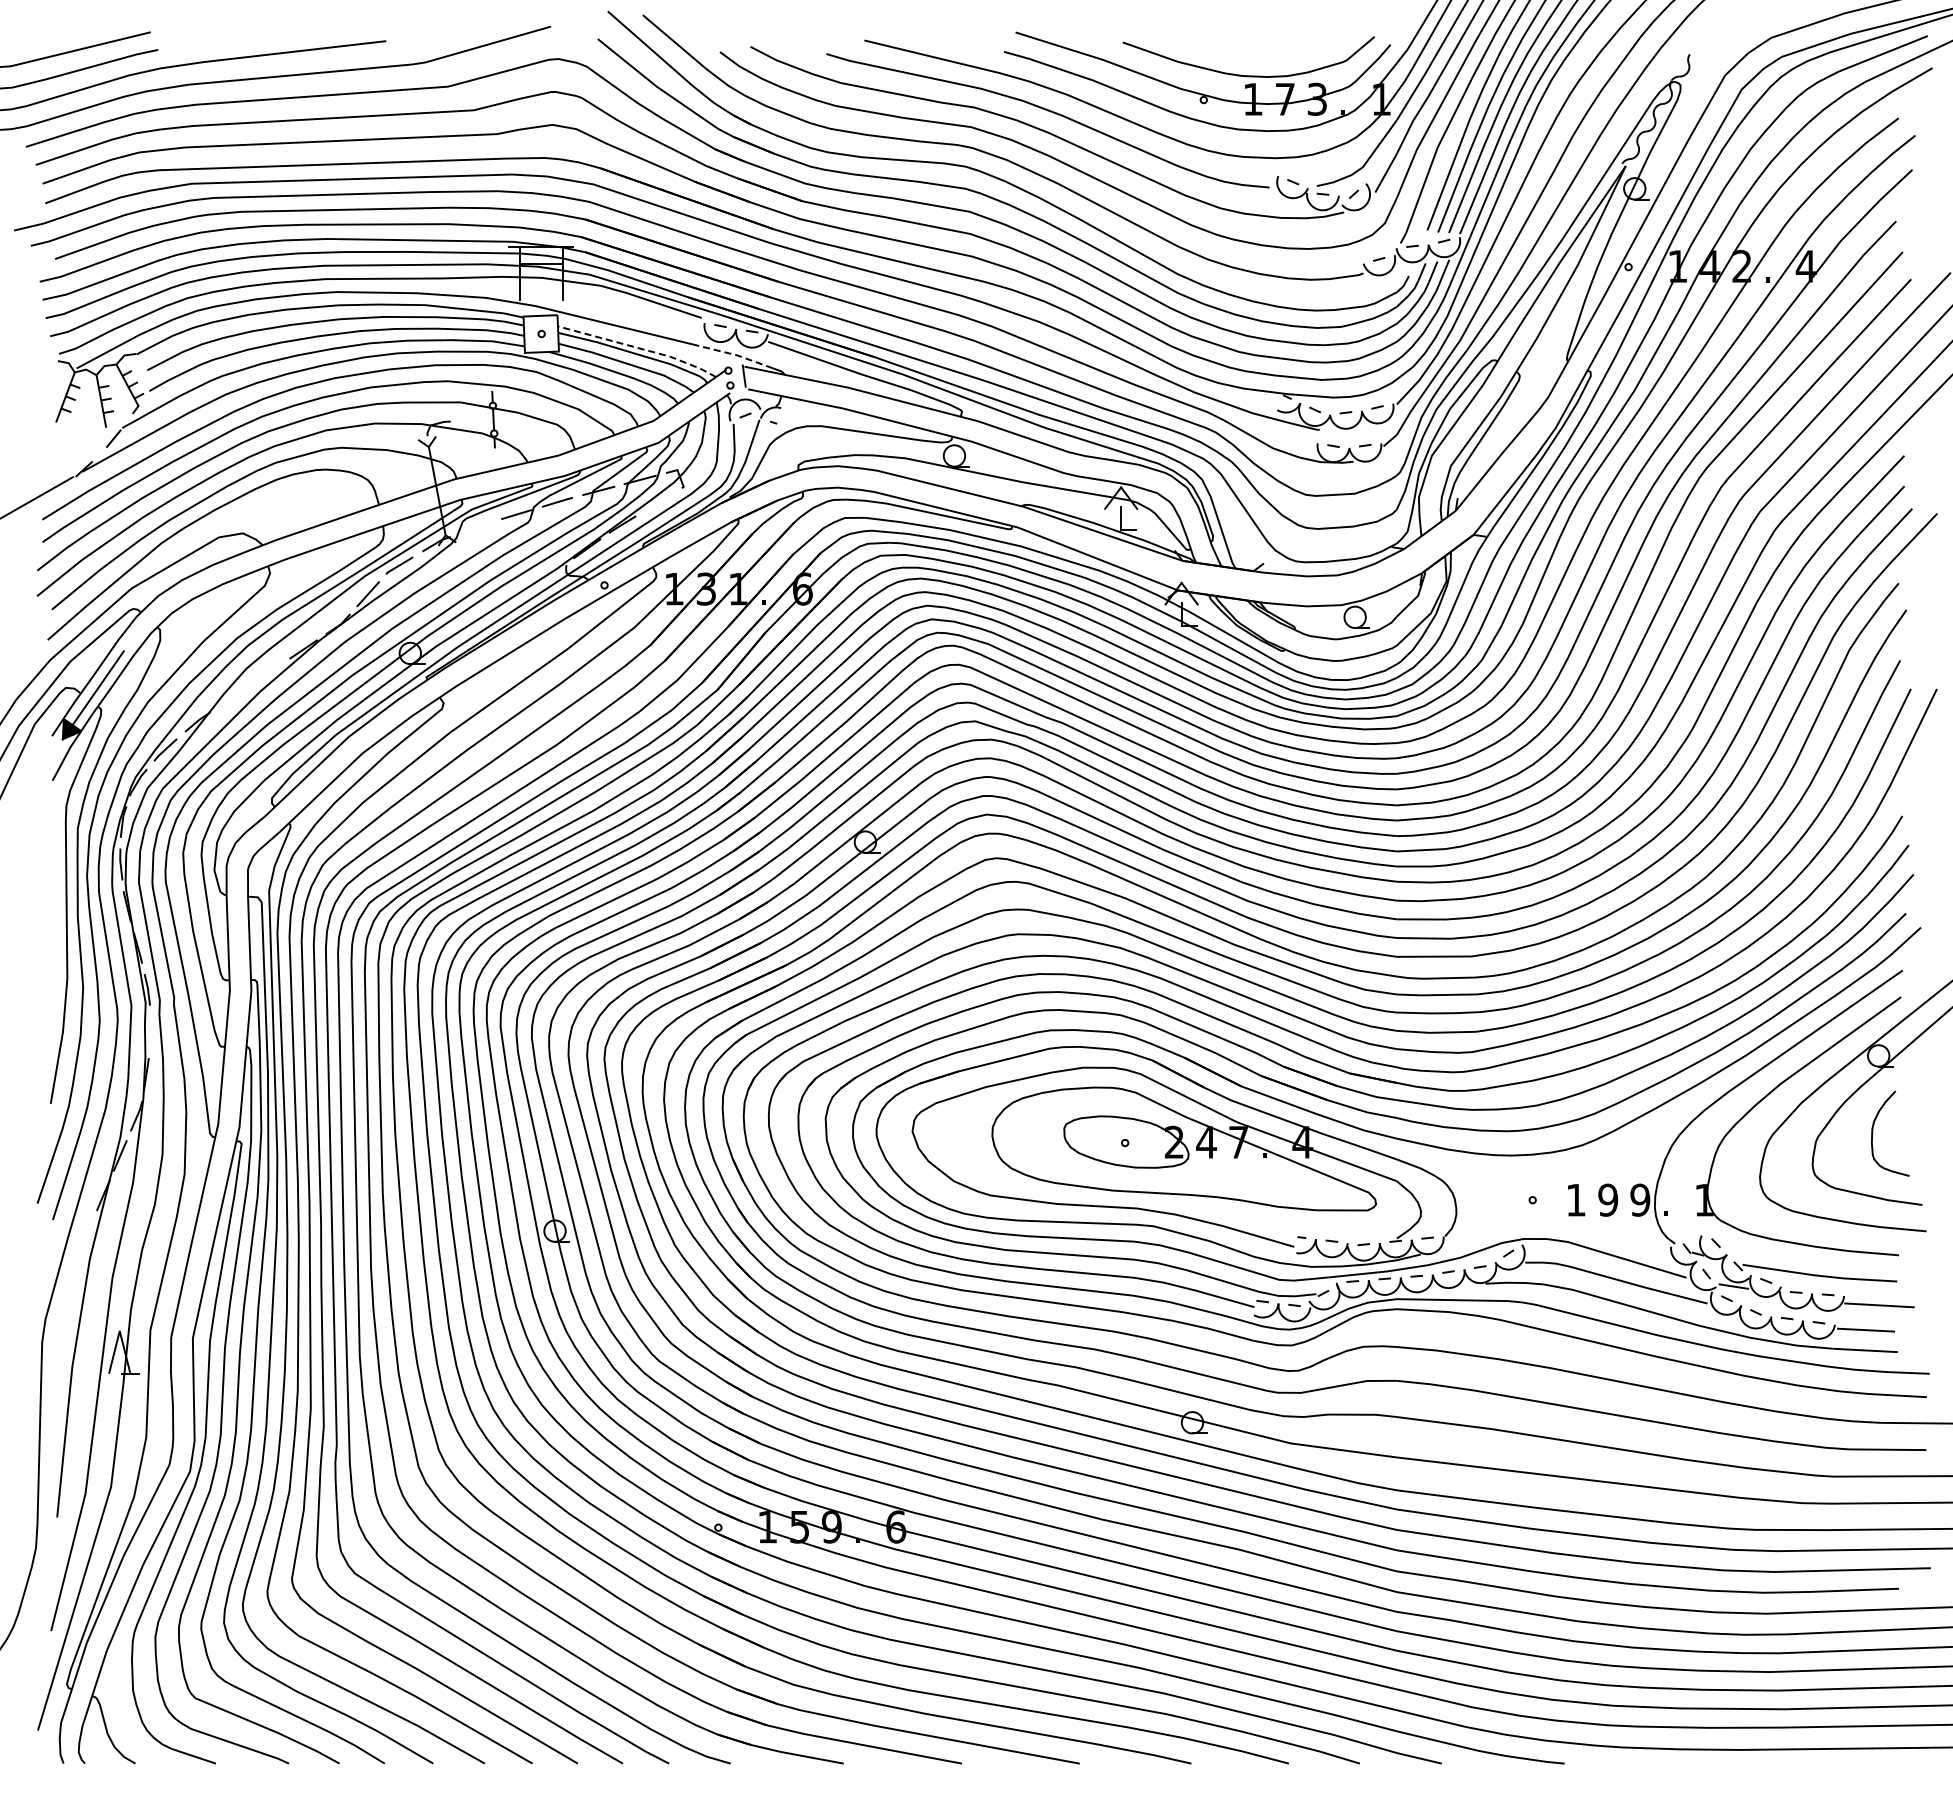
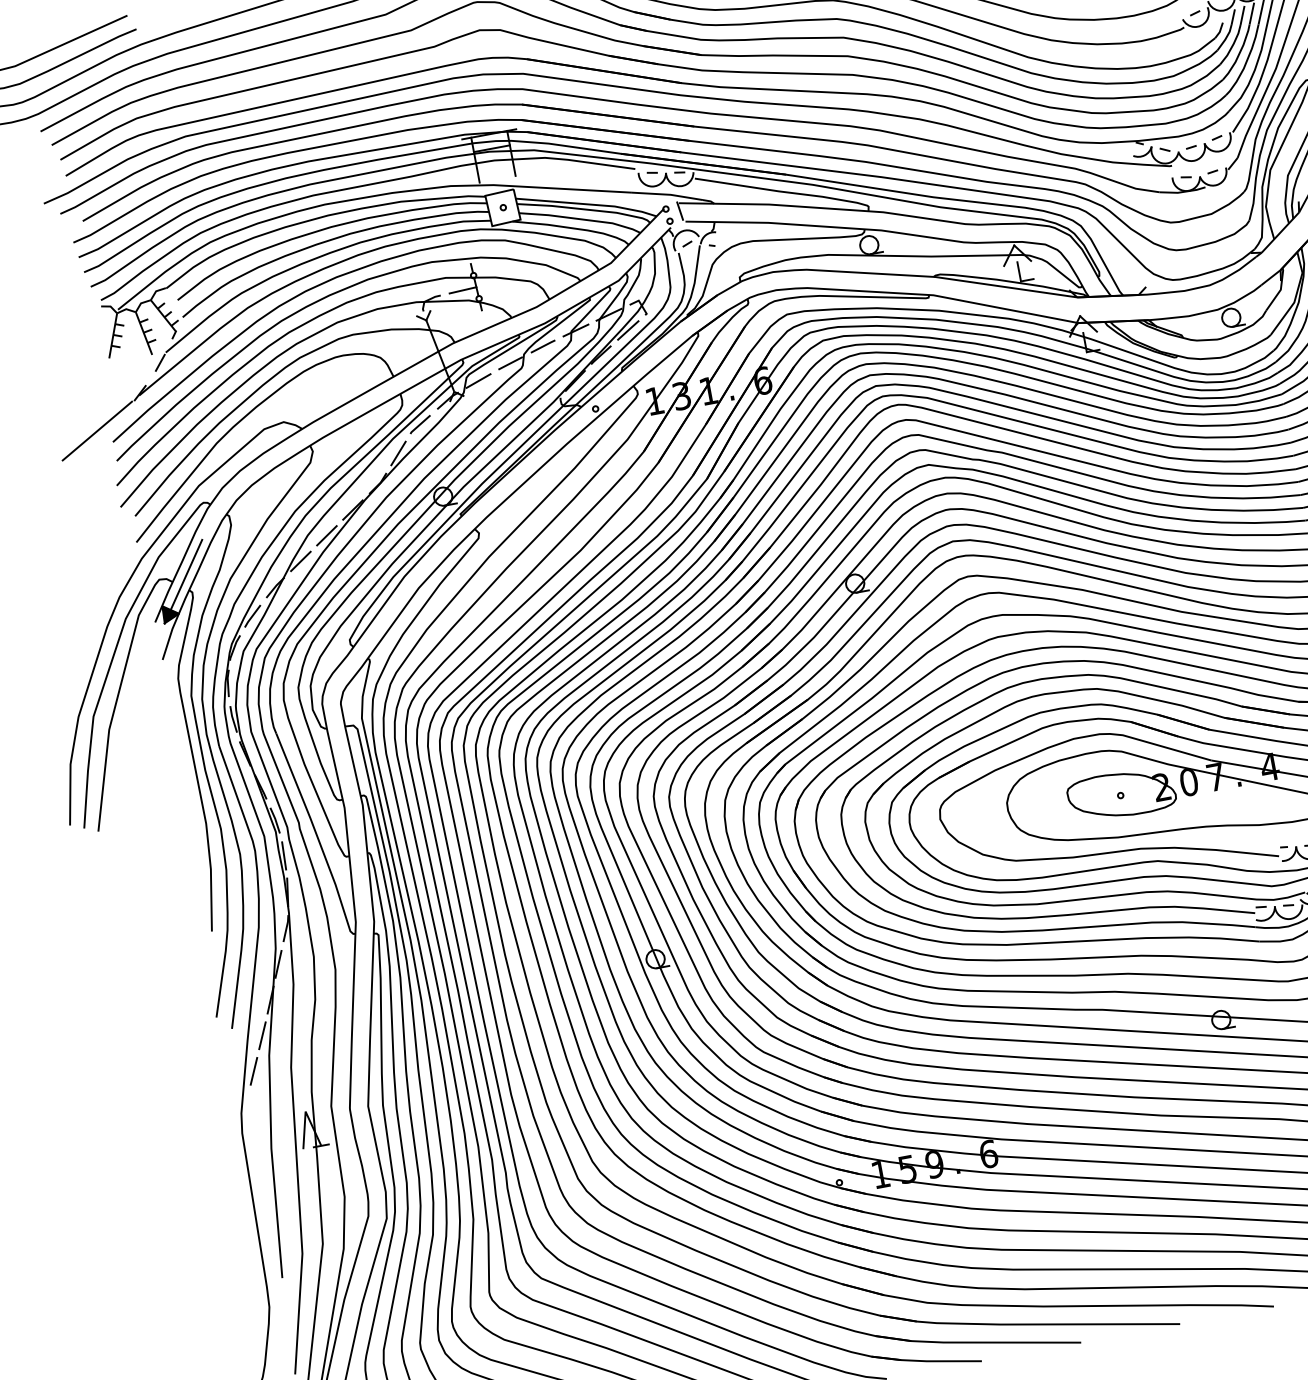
line: (639, 348) -> (587, 204), dashed -> solid
line: (734, 354) -> (668, 194), dashed -> solid
line: (477, 420) -> (463, 290), added
line: (658, 501) -> (627, 329), added
line: (475, 527) -> (478, 380), added
line: (267, 673) -> (326, 535), added
line: (232, 697) -> (300, 561), added
line: (149, 1032) -> (283, 856), added
text: (1206, 1142) -> (1188, 782), 4 -> 0
line: (86, 1234) -> (262, 1035), added
line: (68, 1273) -> (253, 1071), added

